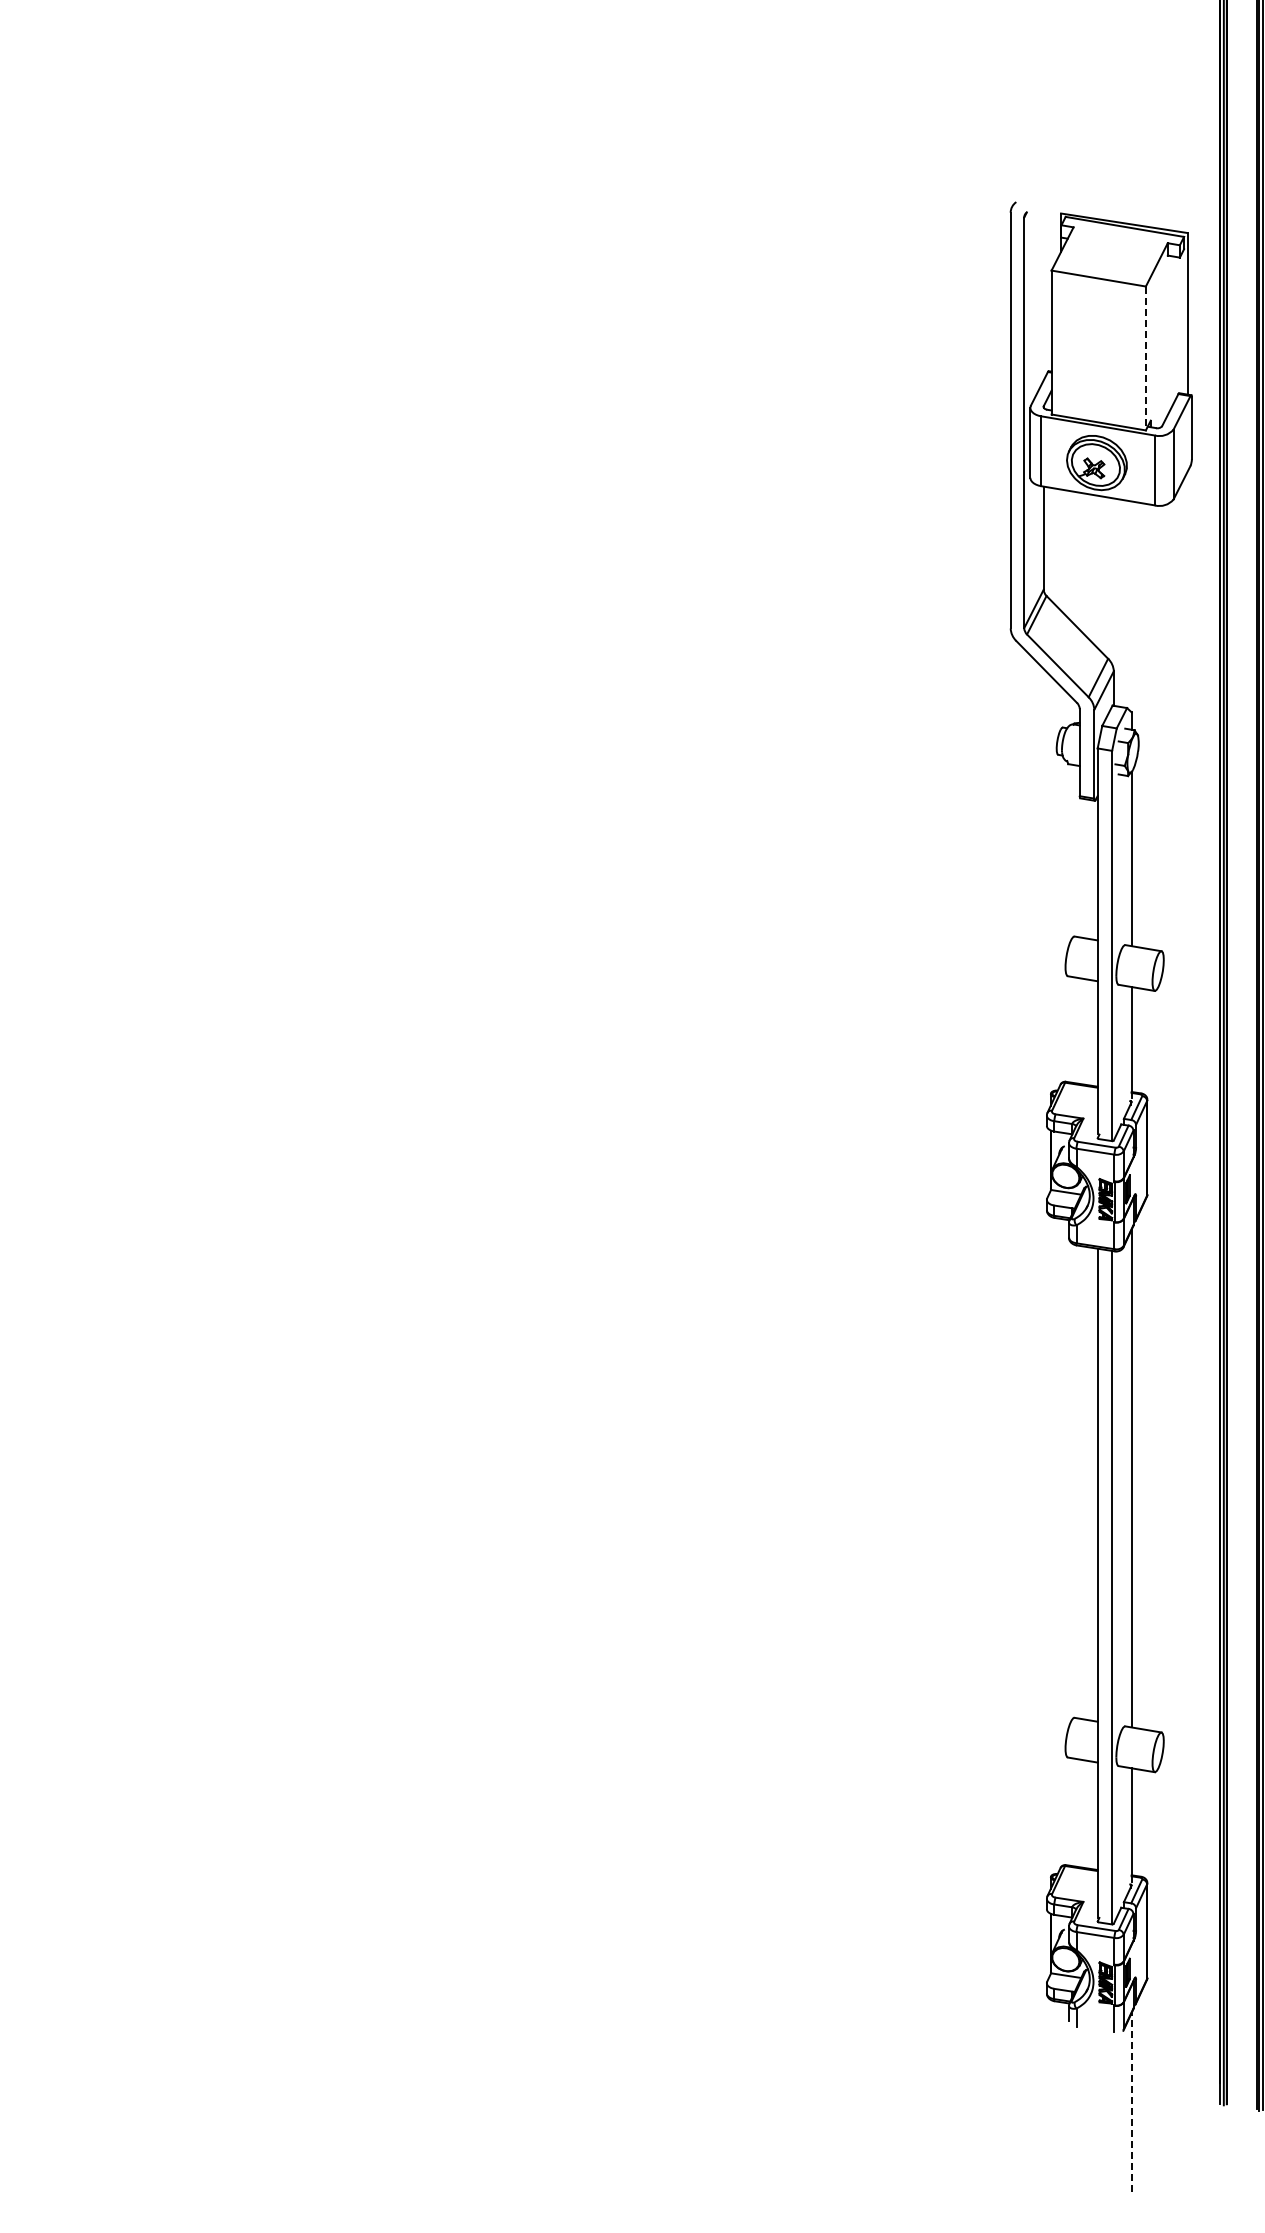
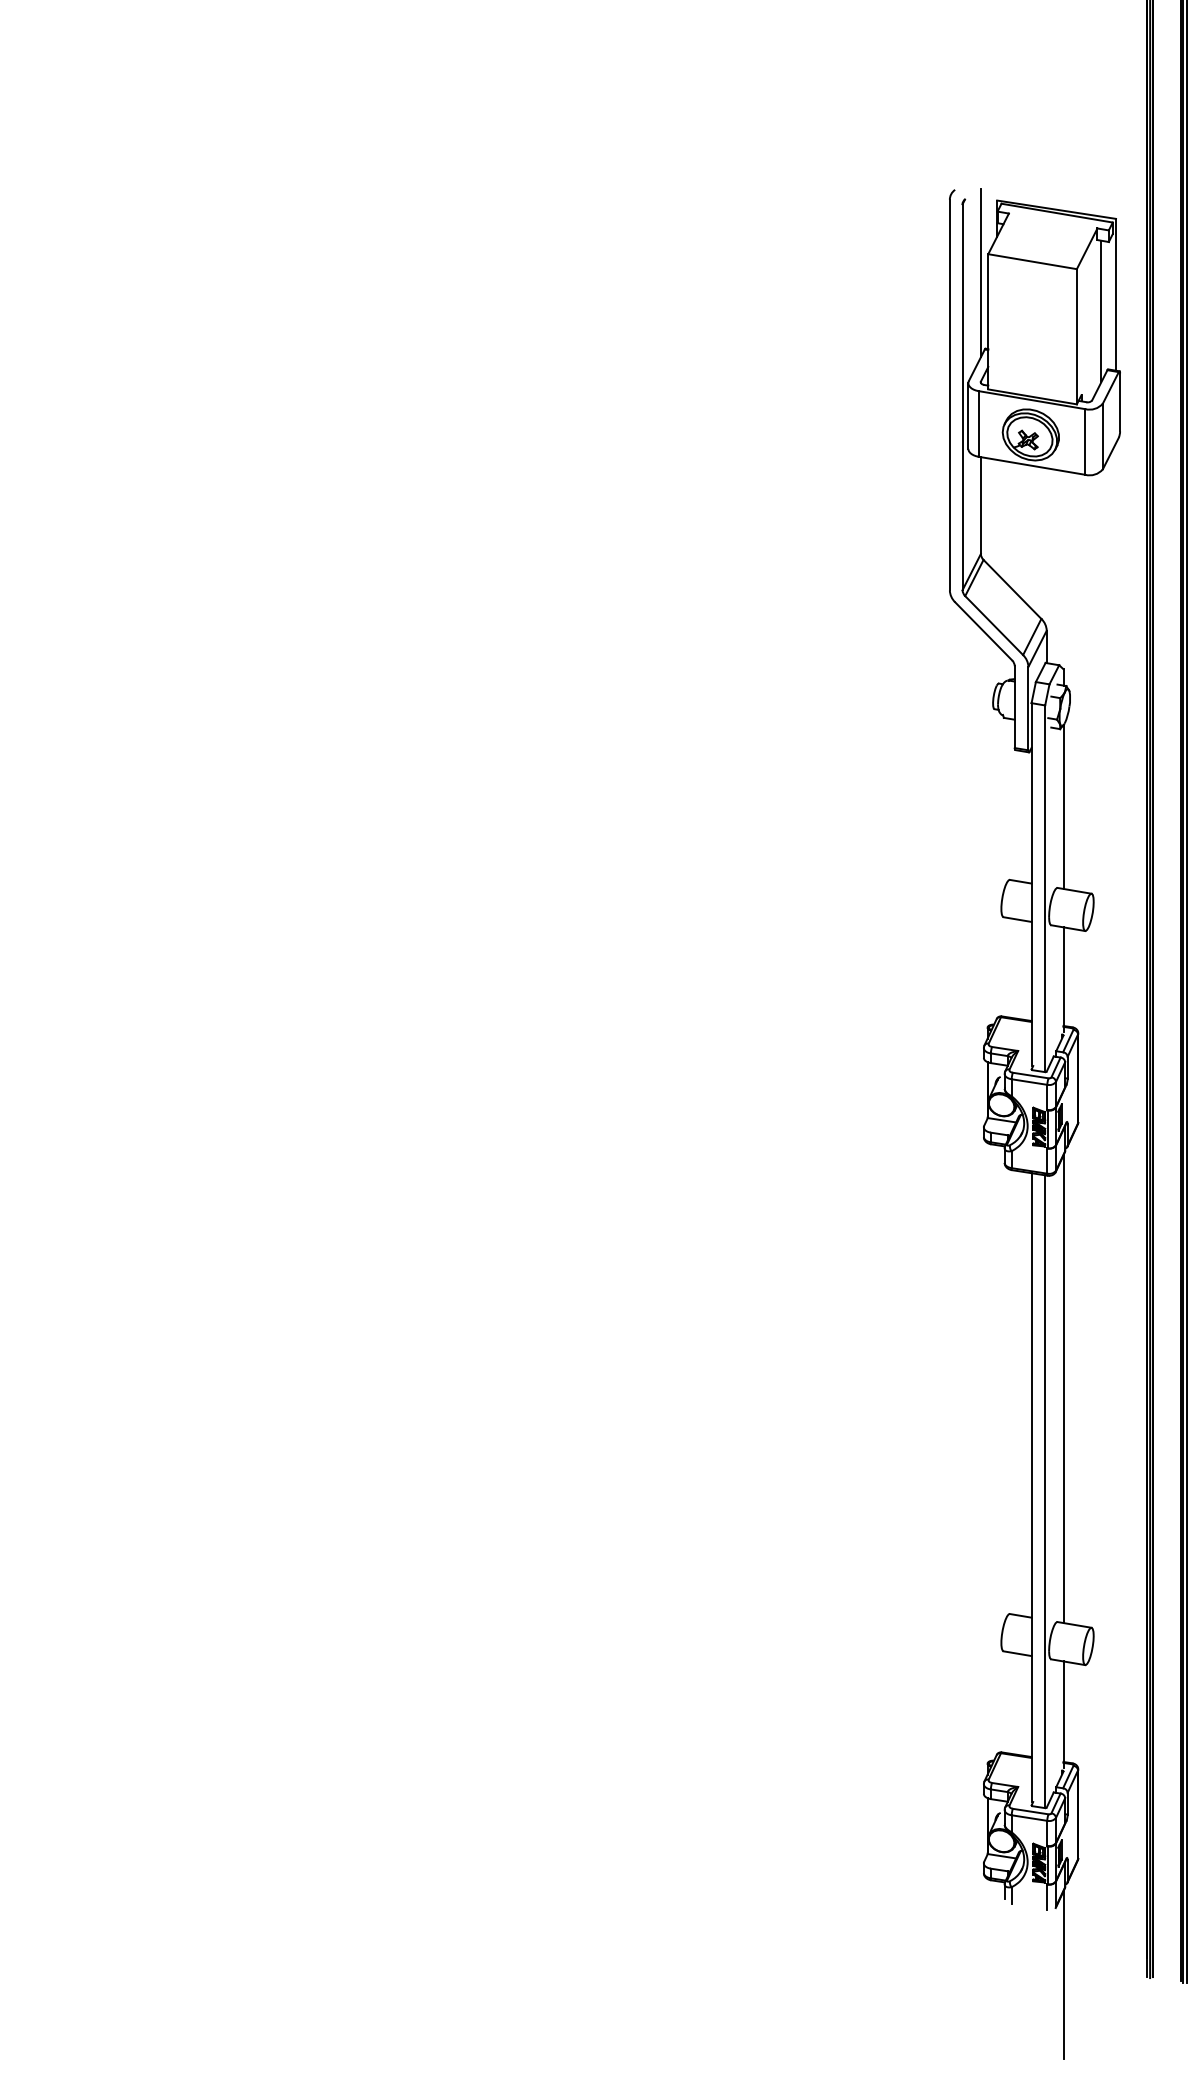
line: (1043, 290) -> (980, 272), added
line: (1172, 331) -> (1101, 311), added
line: (1145, 358) -> (1076, 336), dashed -> solid
line: (1131, 2101) -> (1063, 1974), dashed -> solid

